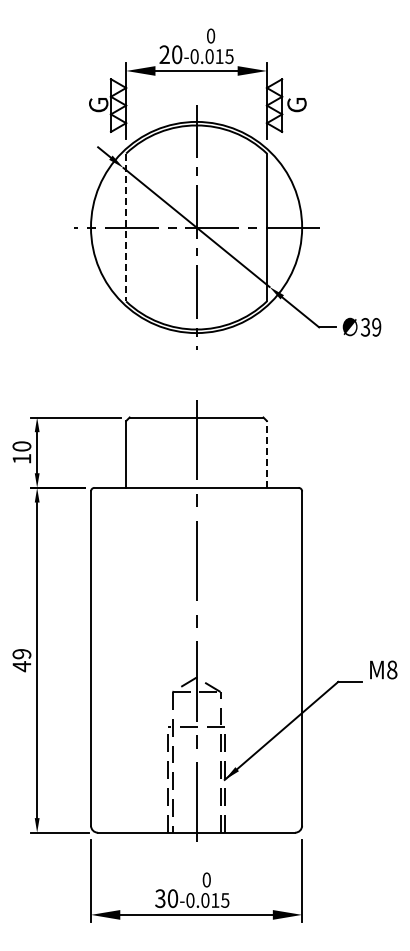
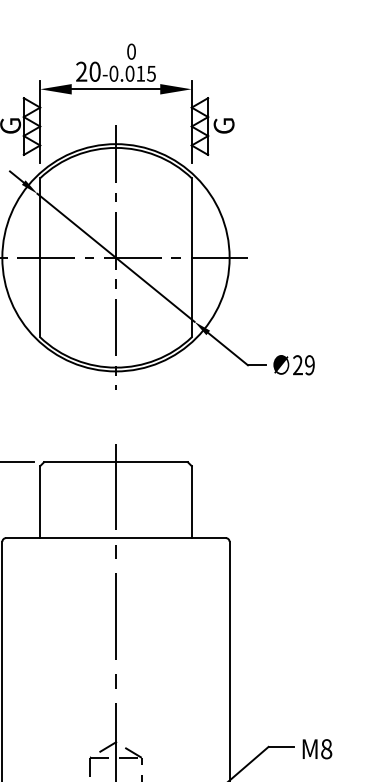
line: (126, 227) -> (40, 257), dashed -> solid
text: (365, 327) -> (297, 365), 39 -> 29
line: (266, 453) -> (191, 501), dashed -> solid
text: (383, 669) -> (317, 748), moved

